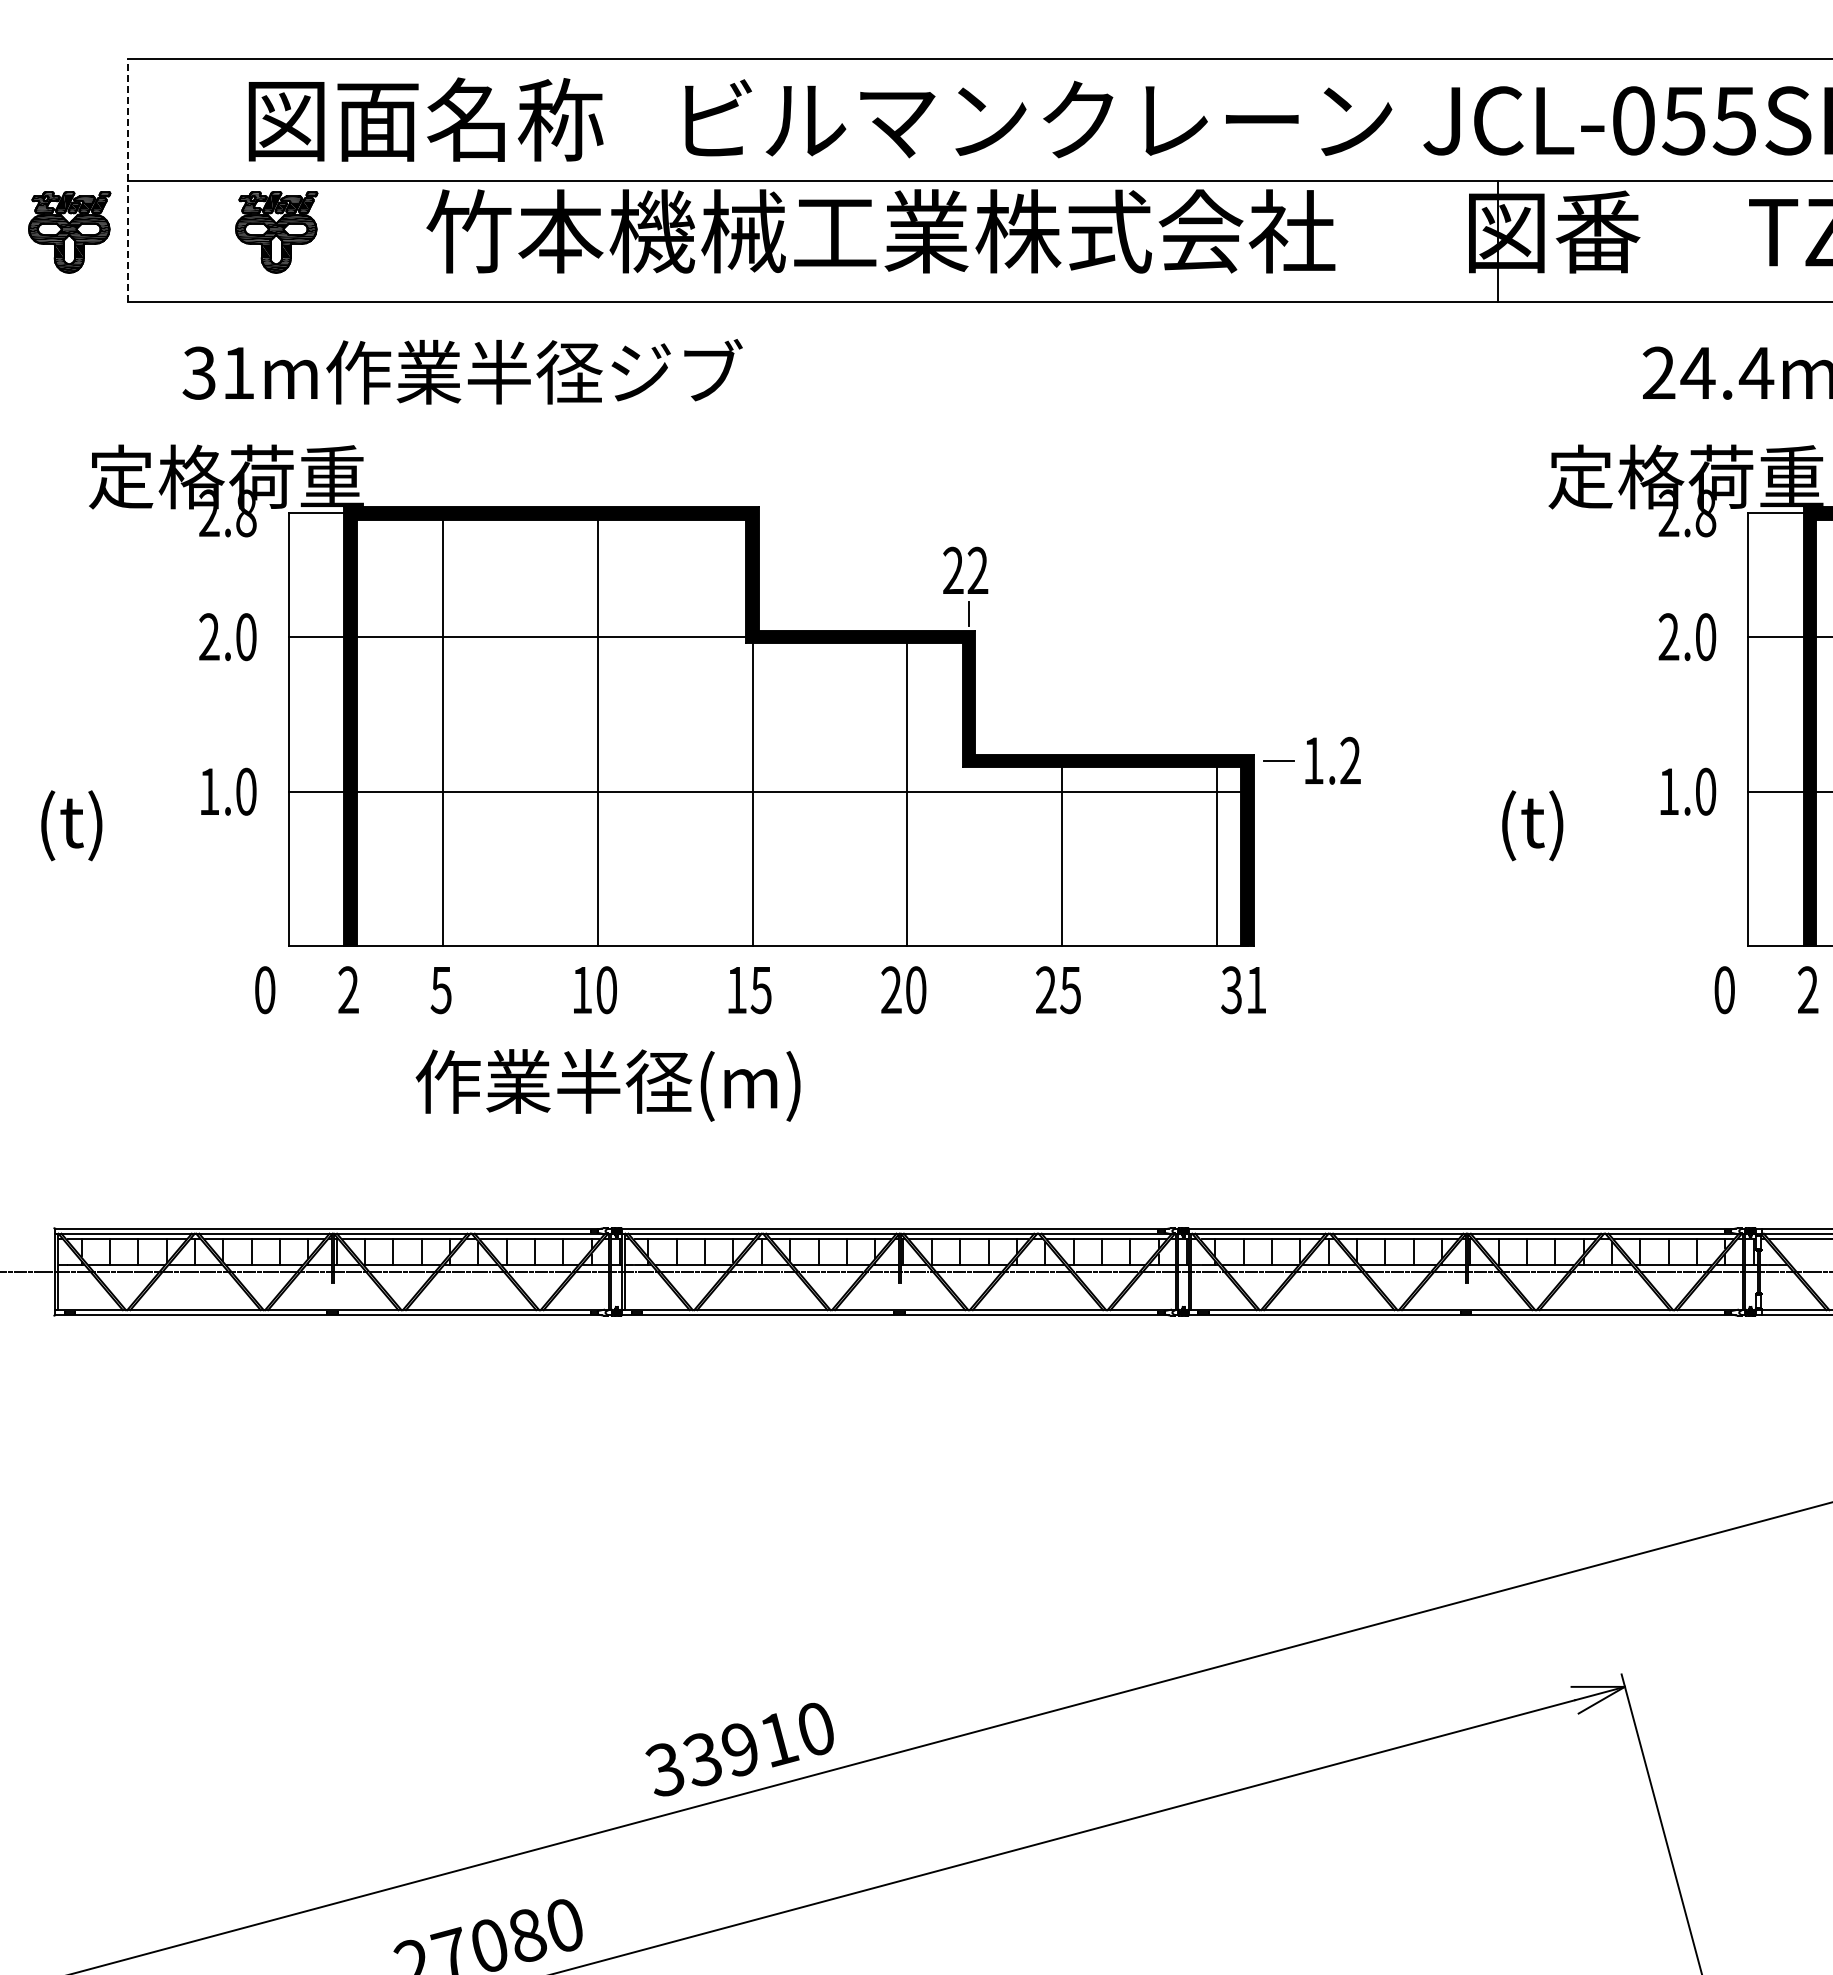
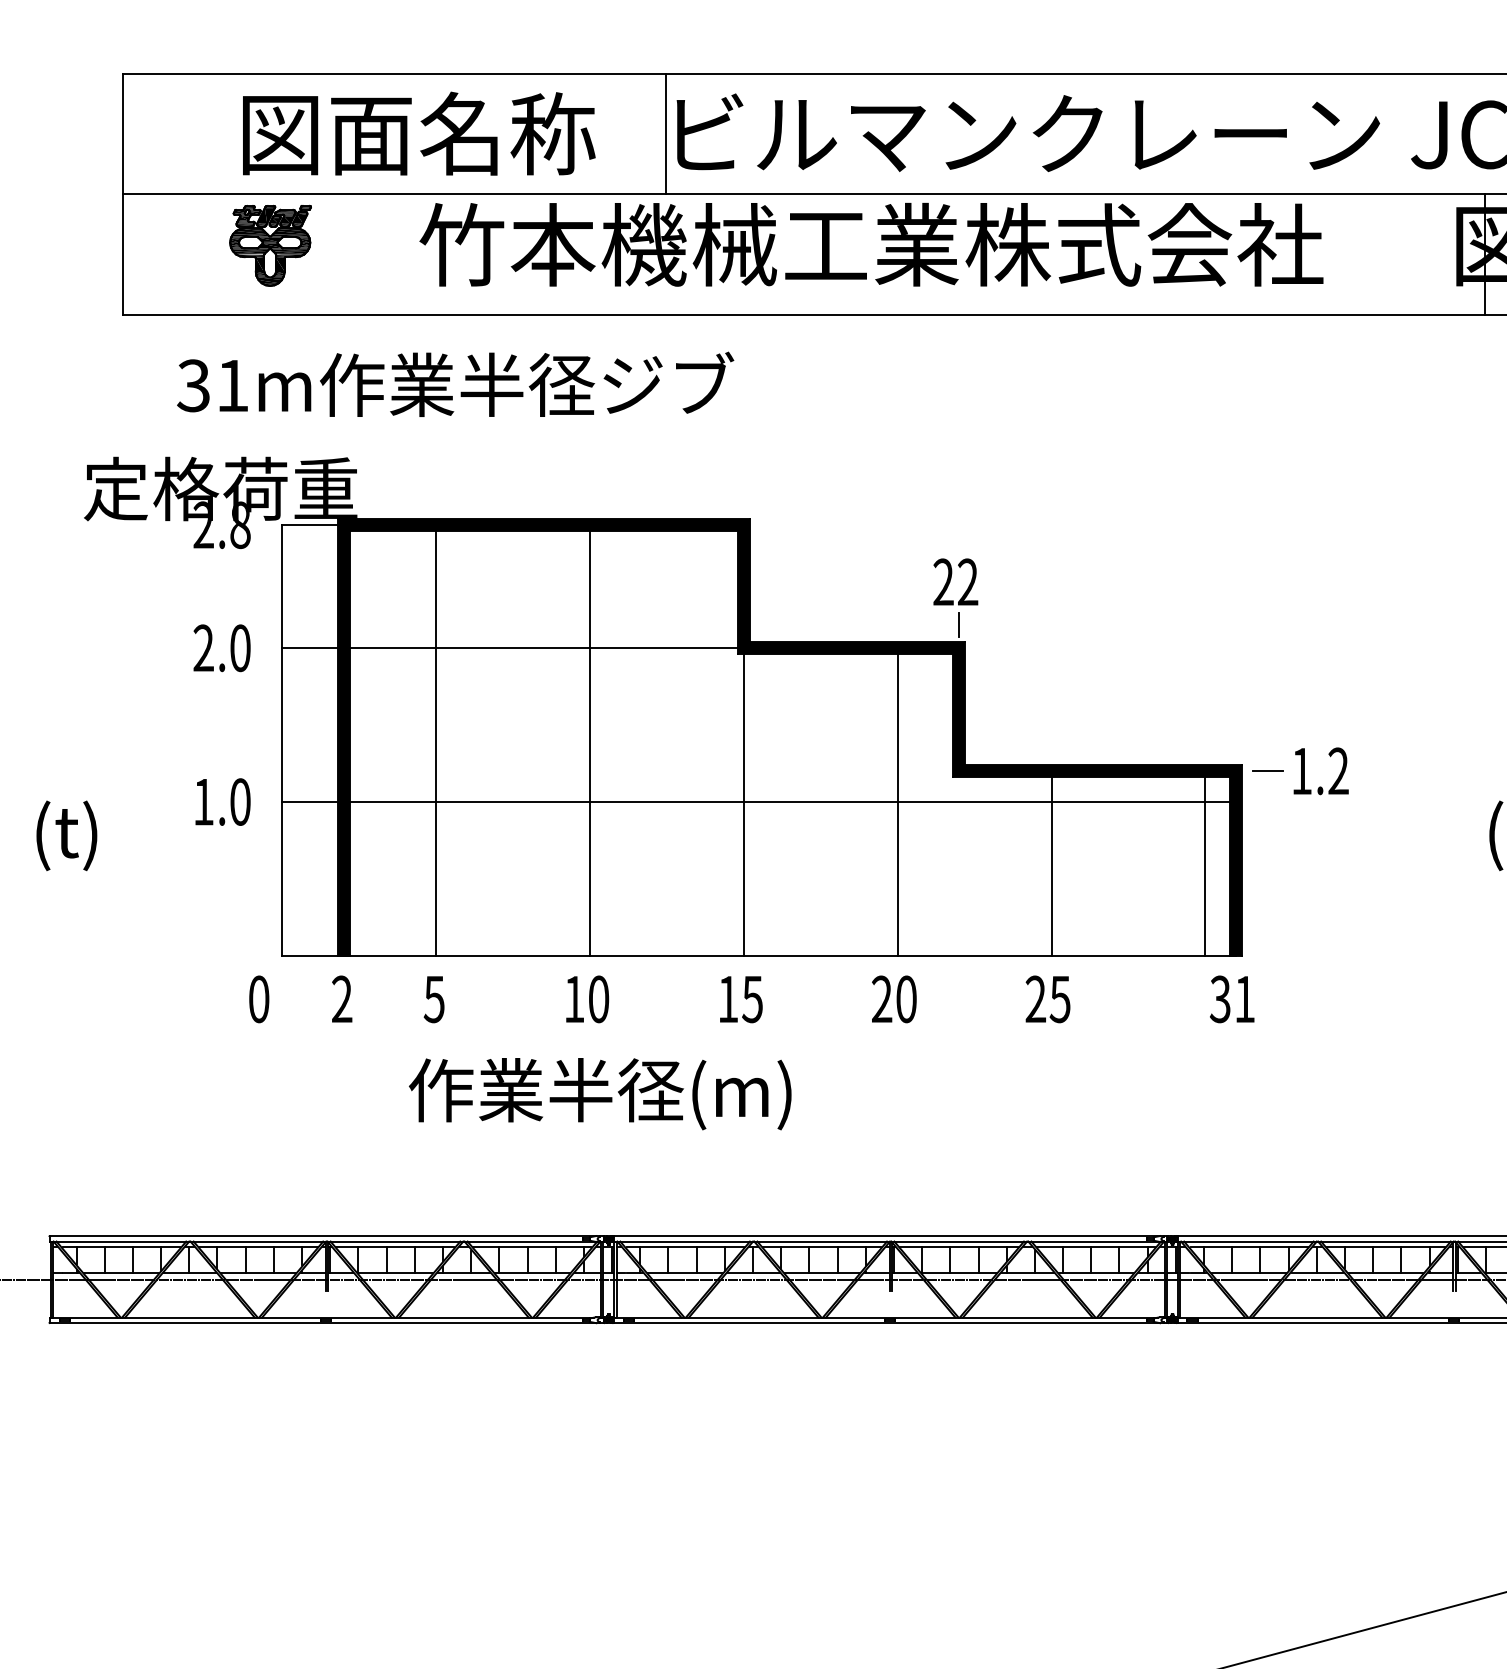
line: (674, 119) -> (666, 133), added
line: (128, 180) -> (123, 194), dashed -> solid
part: (69, 232) -> (64, 245), removed

